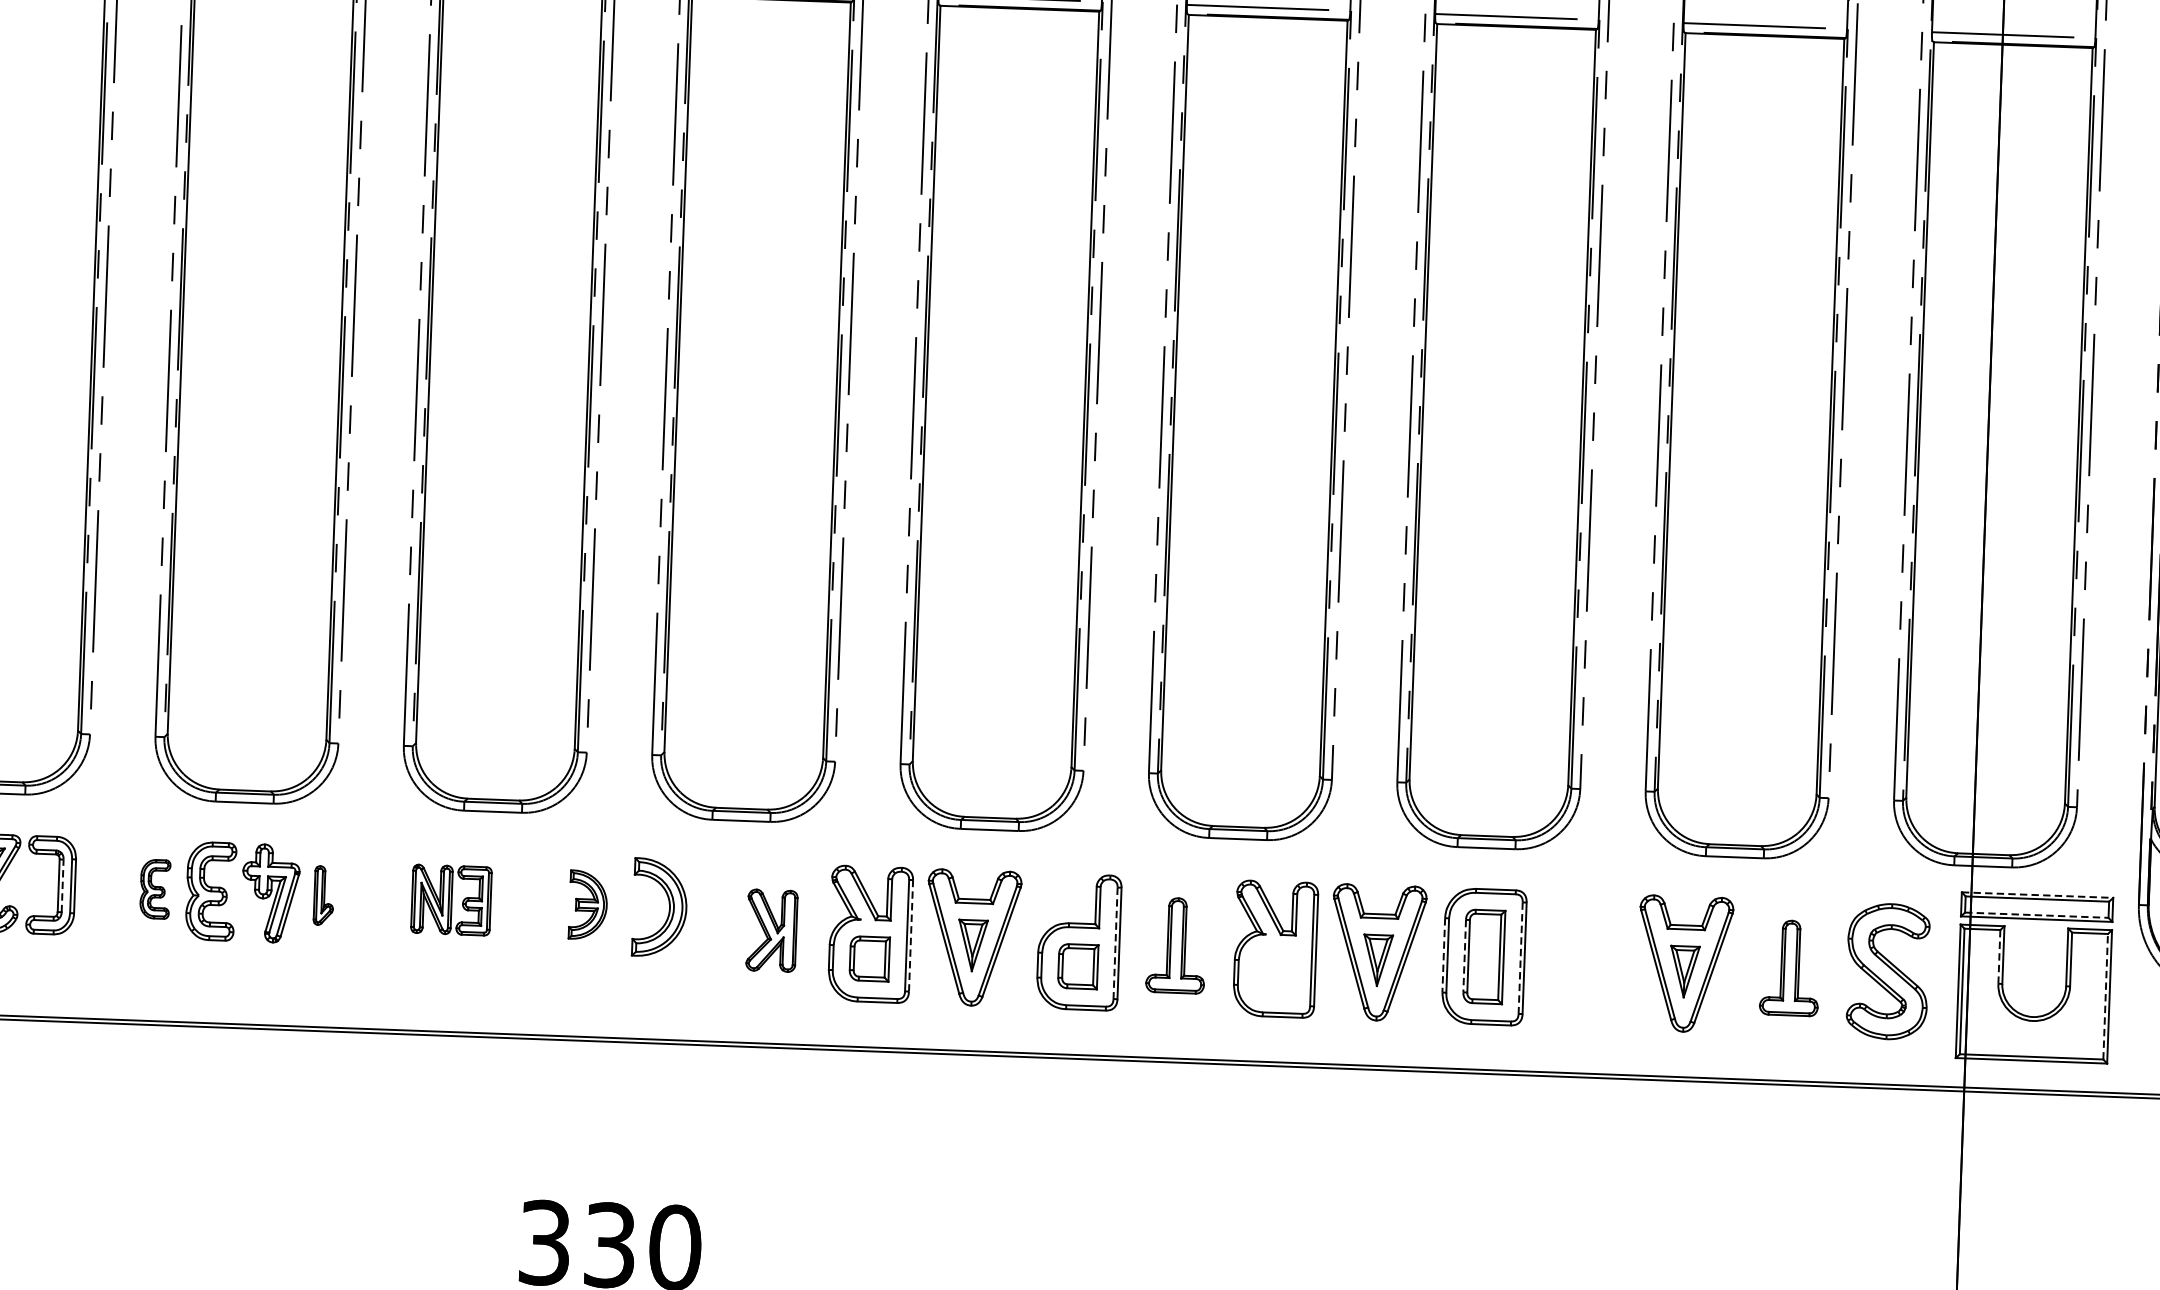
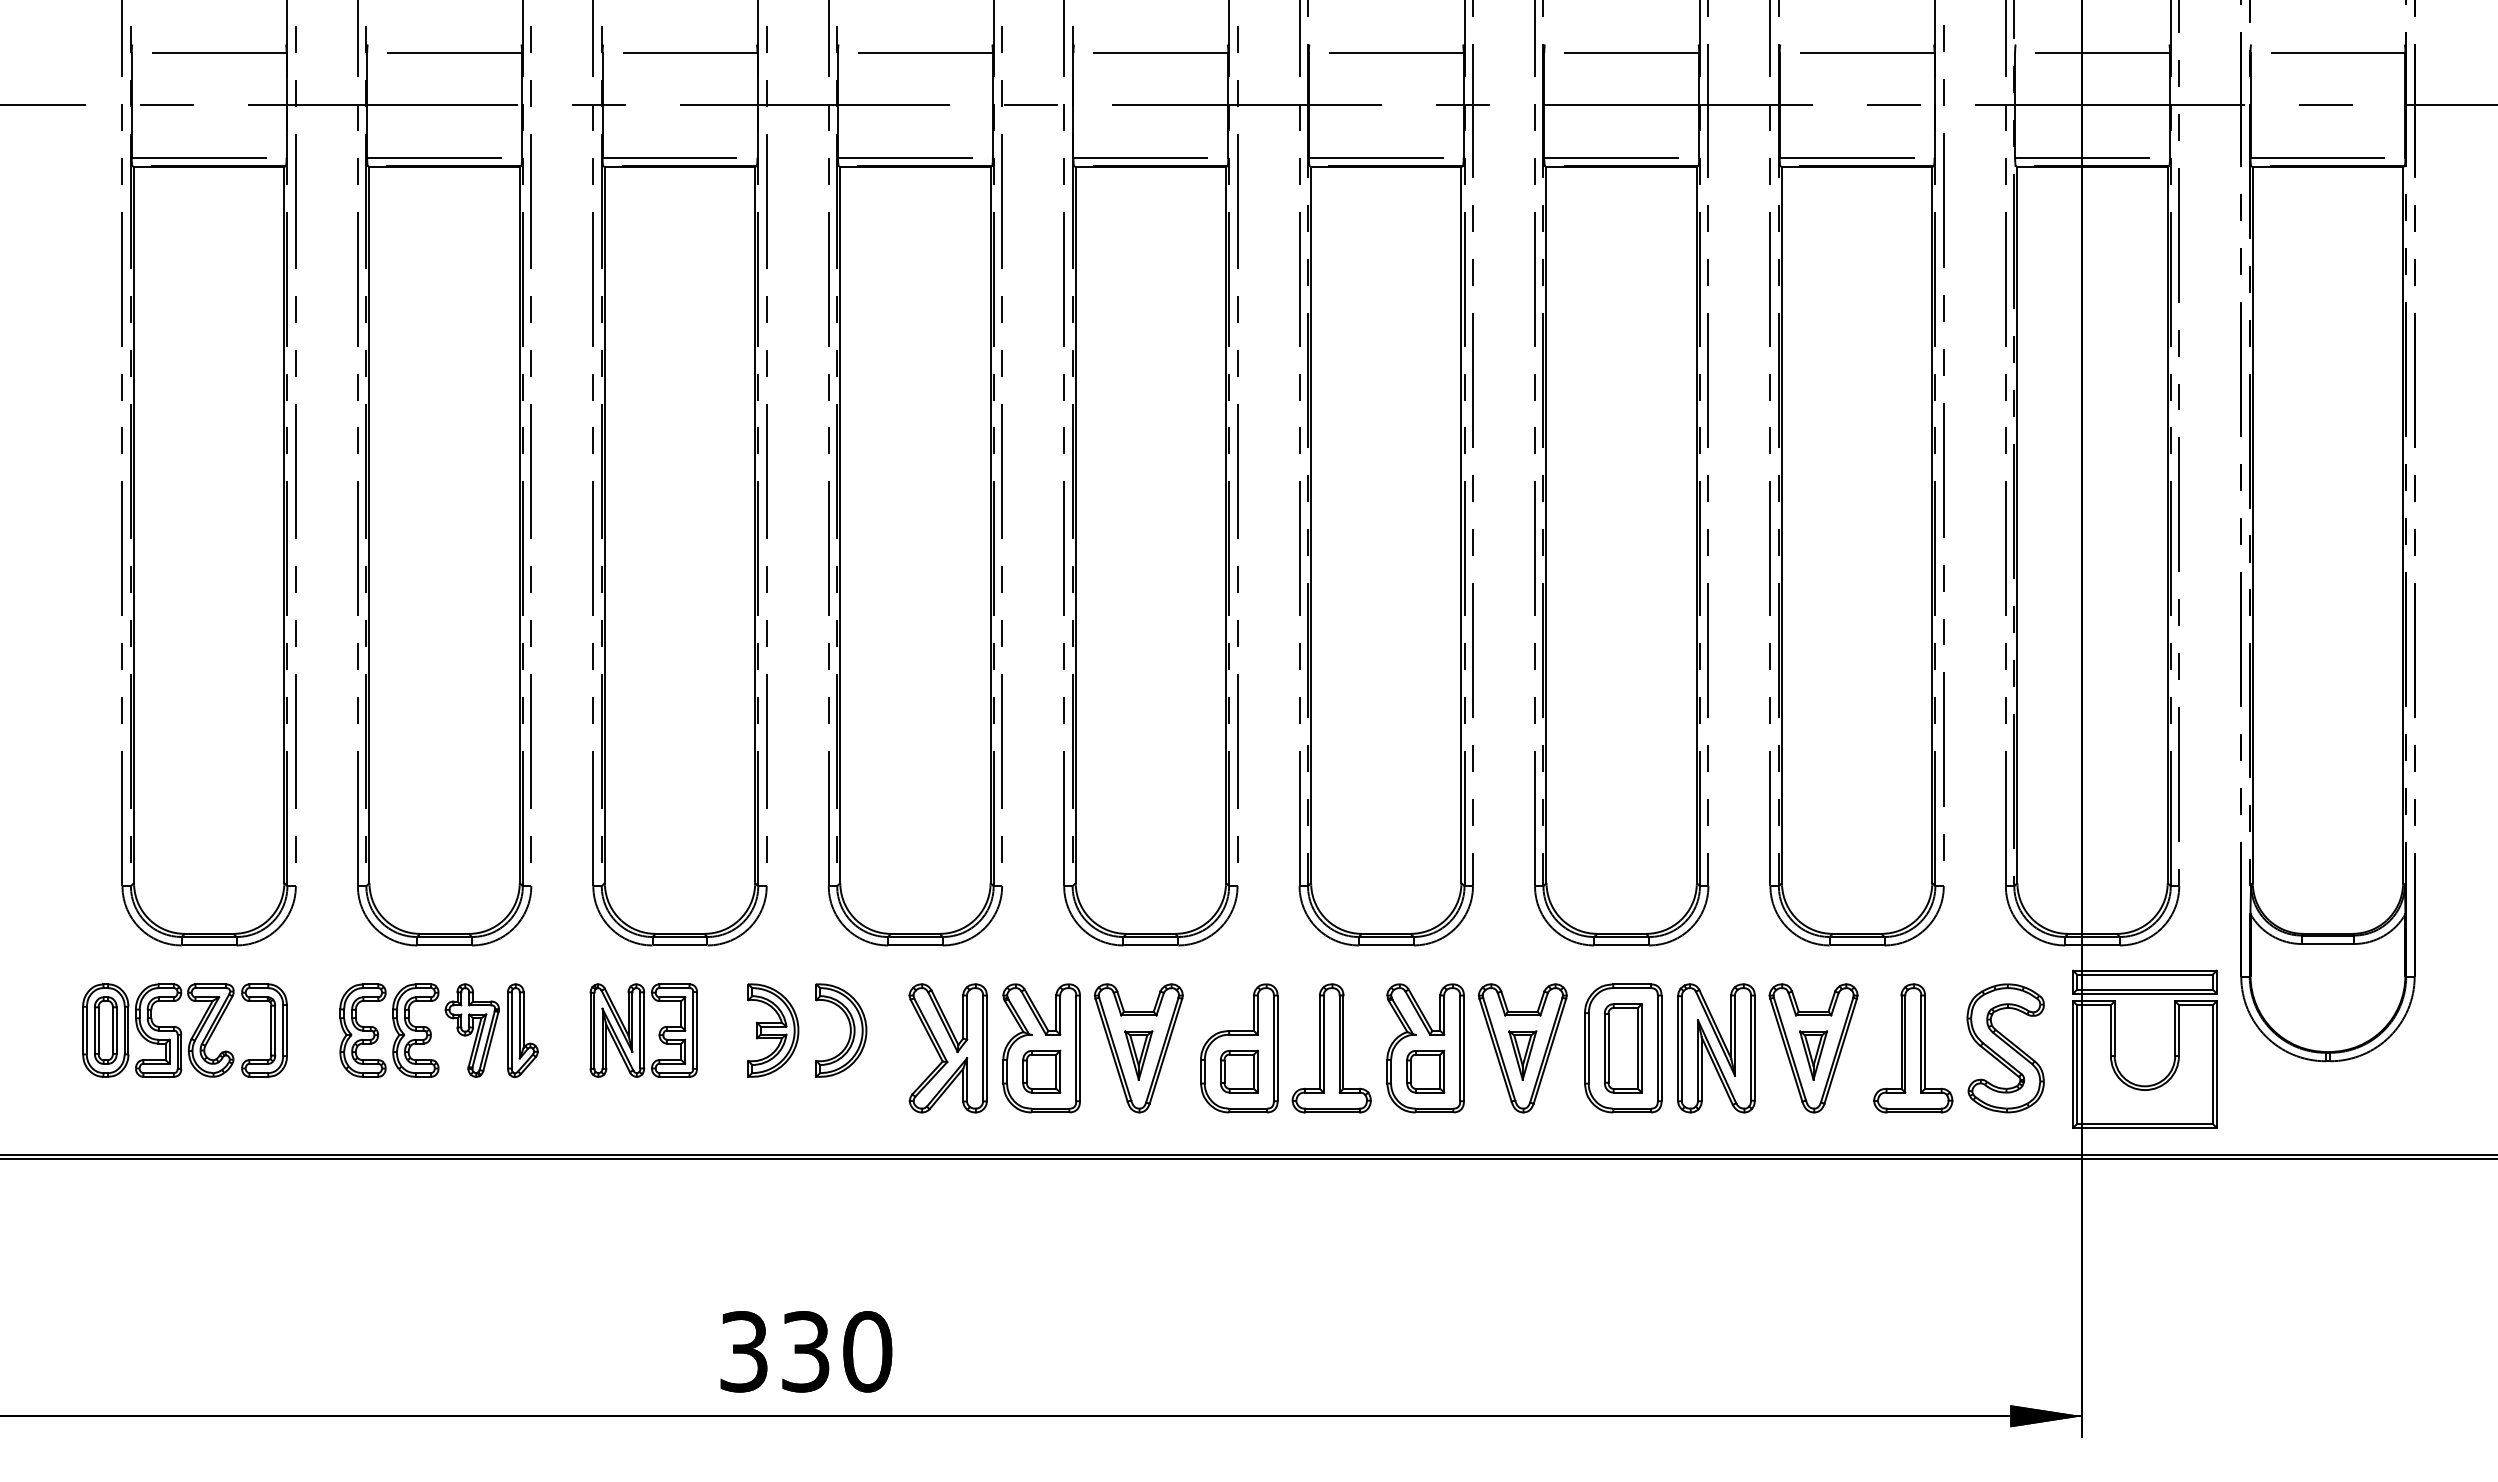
line: (62, 885) -> (275, 1030), dashed -> solid
part: (154, 889) -> (362, 1030), size x1.67
line: (2037, 894) -> (2144, 970), dashed -> solid
part: (323, 895) -> (522, 1030), size x1.67
part: (451, 900) -> (643, 1030), size x1.43
part: (588, 905) -> (773, 1030), size x1.43
line: (2036, 914) -> (2144, 989), dashed -> solid
part: (771, 930) -> (947, 1048), size x1.67
line: (911, 935) -> (1080, 1048), dashed -> solid
line: (1115, 943) -> (1273, 1048), dashed -> solid
part: (1176, 945) -> (1331, 1048), size x1.43
line: (1443, 955) -> (1584, 1048), dashed -> solid
line: (1464, 956) -> (1604, 1048), dashed -> solid
line: (1998, 956) -> (2110, 1030), dashed -> solid
line: (1520, 958) -> (1657, 1048), dashed -> solid
part: (1582, 960) -> (1716, 1048), added
part: (1790, 968) -> (1913, 1048), size x1.43
part: (1274, 973) -> (1425, 1071), added
line: (2105, 996) -> (2212, 1064), dashed -> solid

